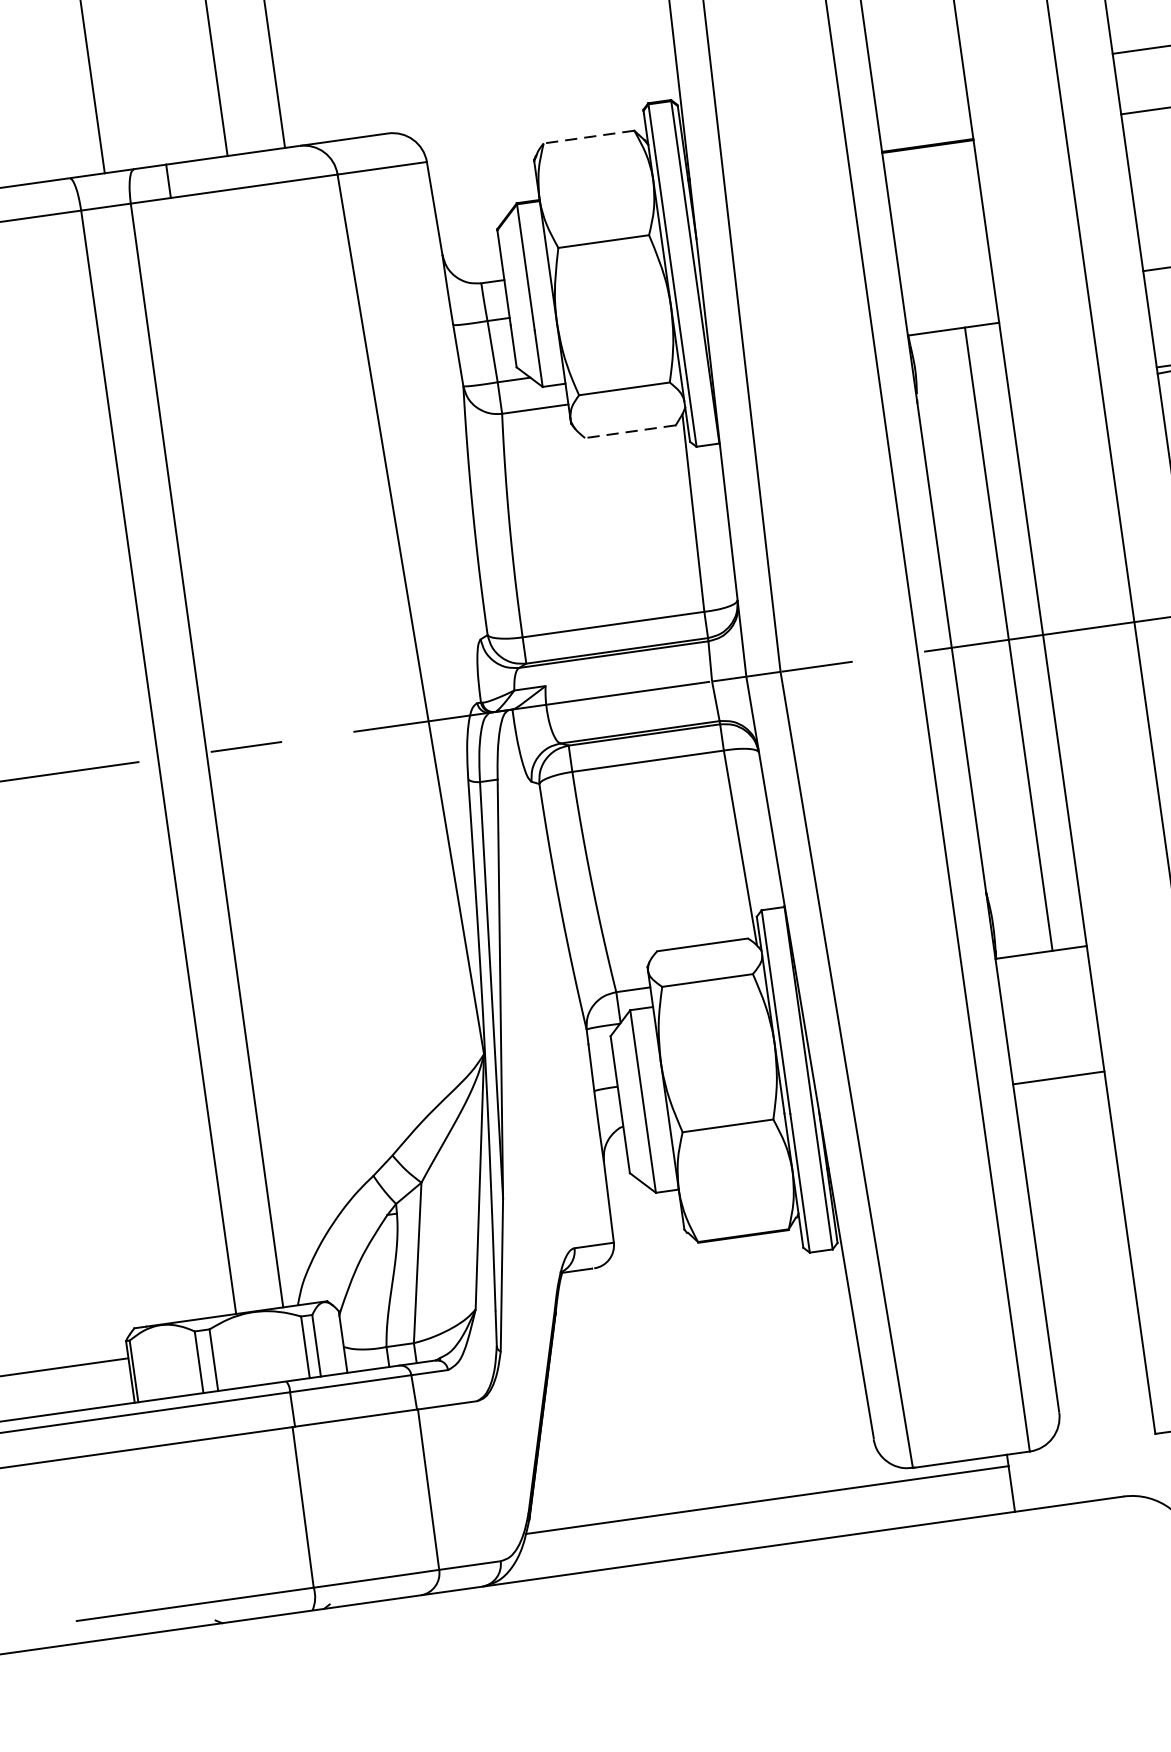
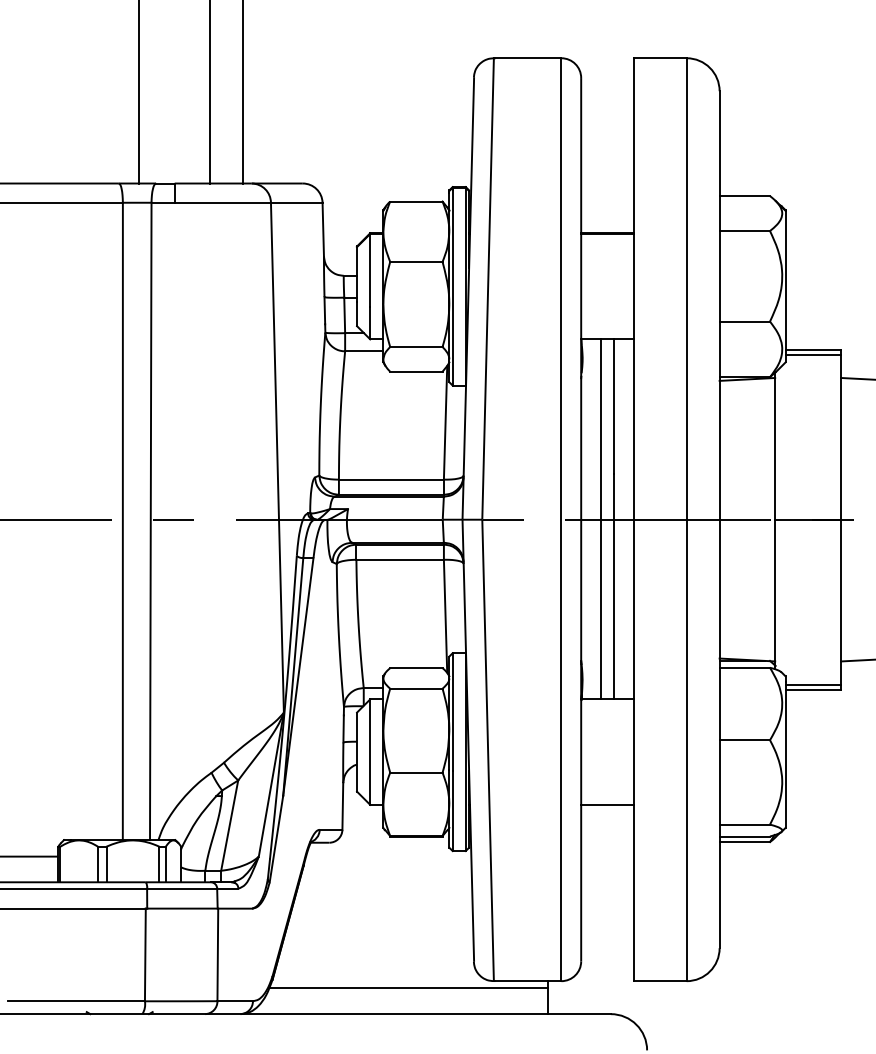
line: (587, 137) -> (415, 201), dashed -> solid
line: (628, 431) -> (415, 371), dashed -> solid
line: (985, 642) -> (600, 519), added
line: (1058, 1077) -> (607, 804), moved

